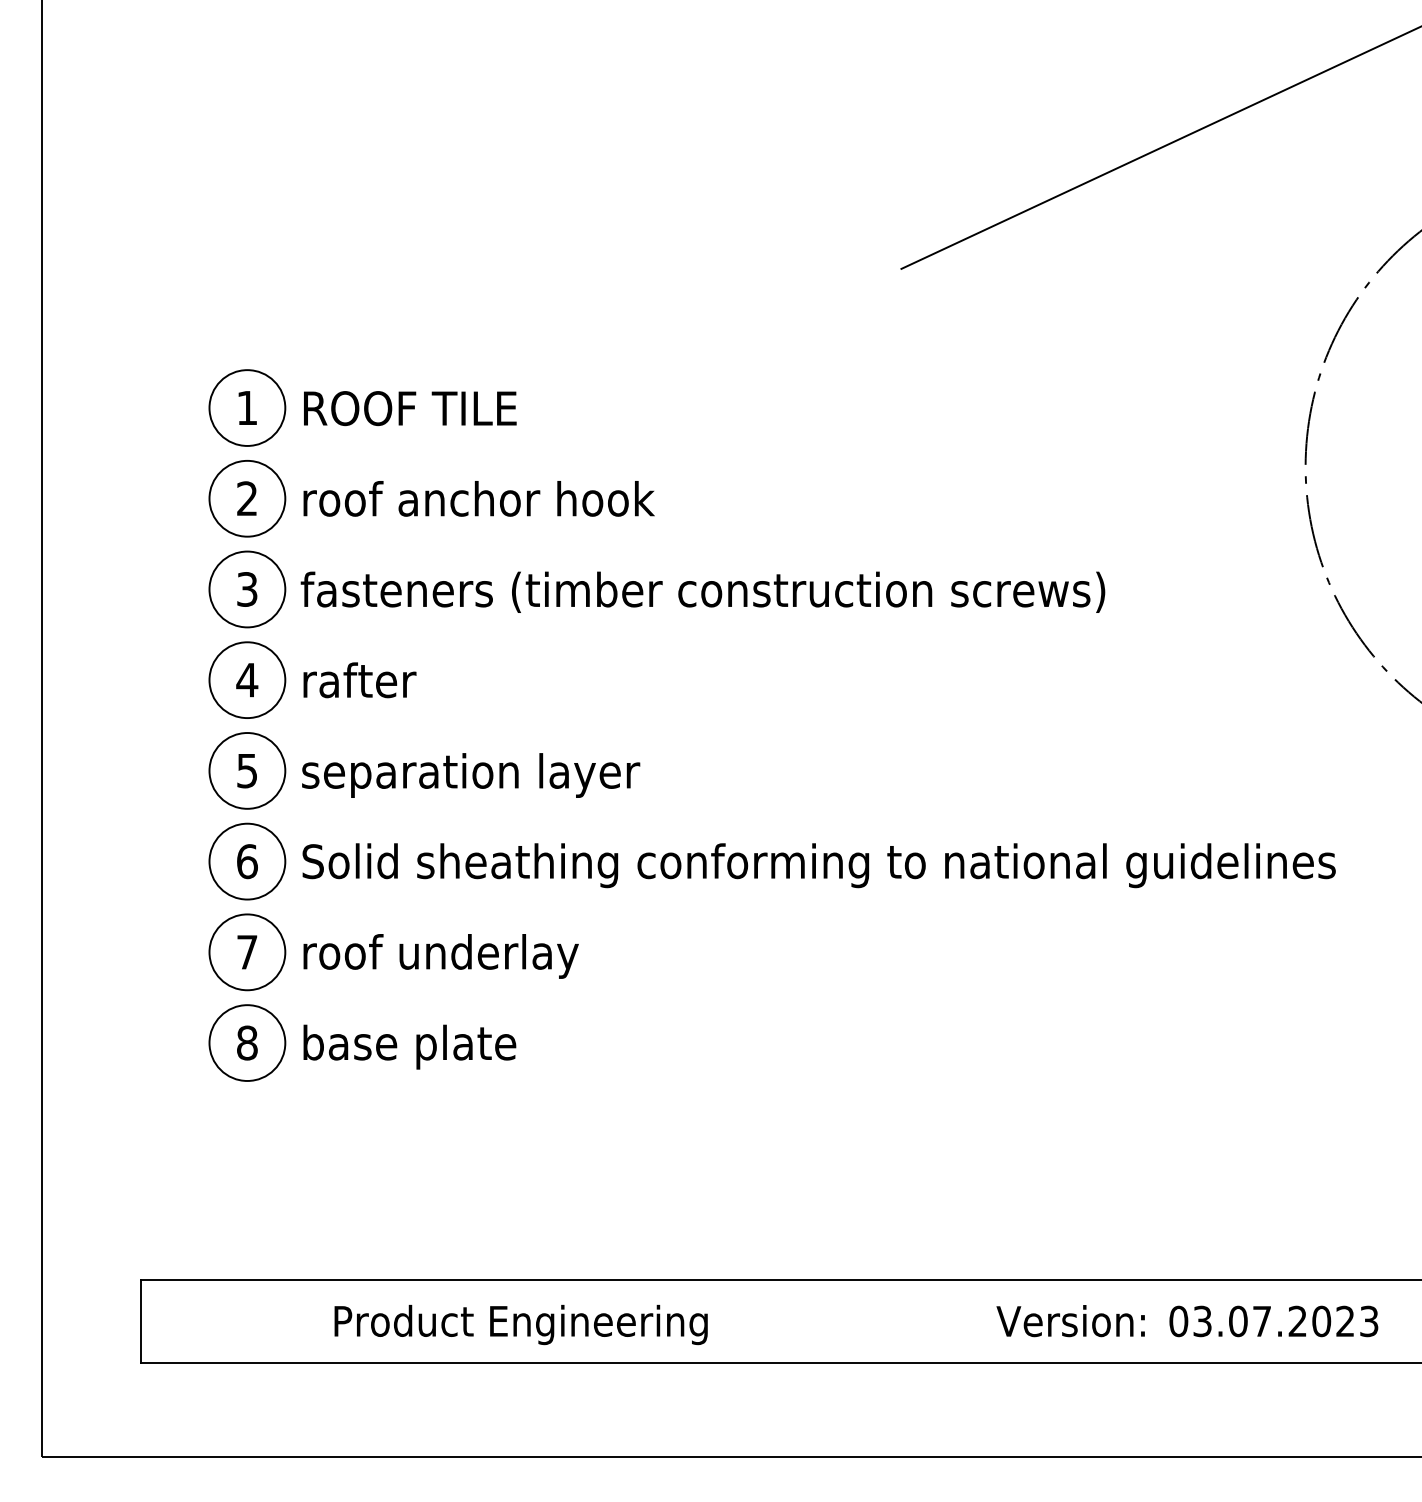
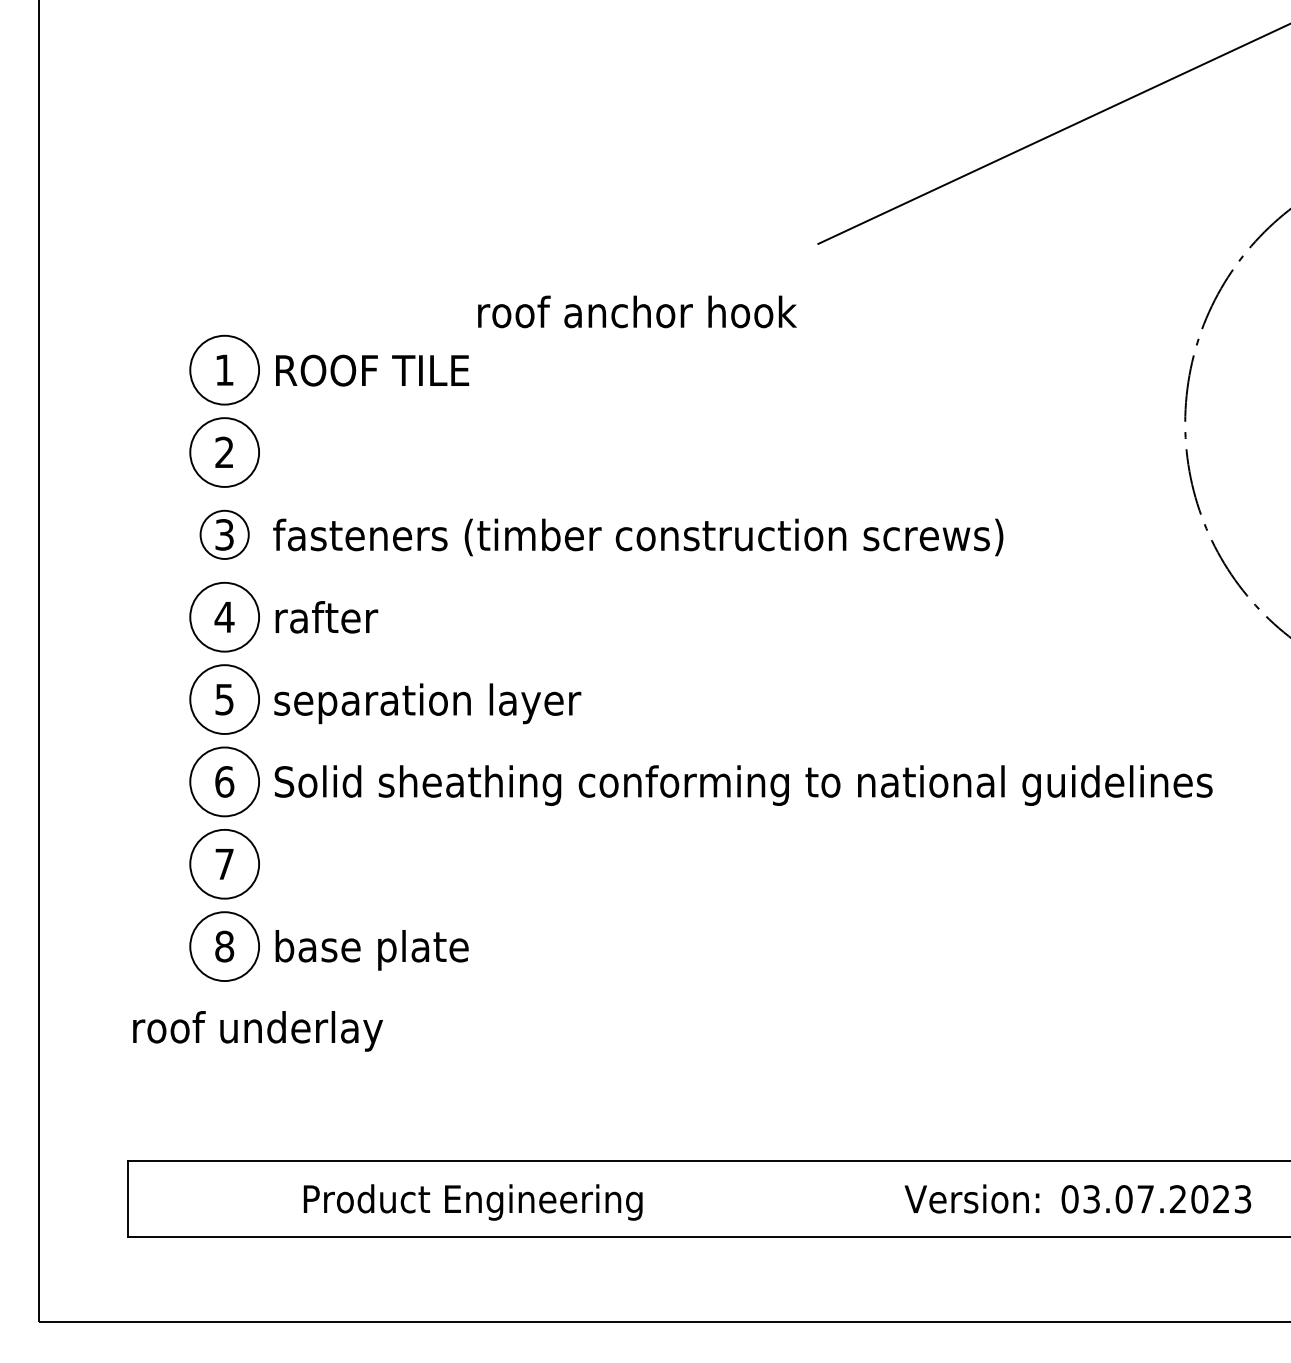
text: (478, 498) -> (636, 311), moved
circle: (247, 589) -> (224, 534), size x0.7
text: (440, 956) -> (257, 1031), moved

